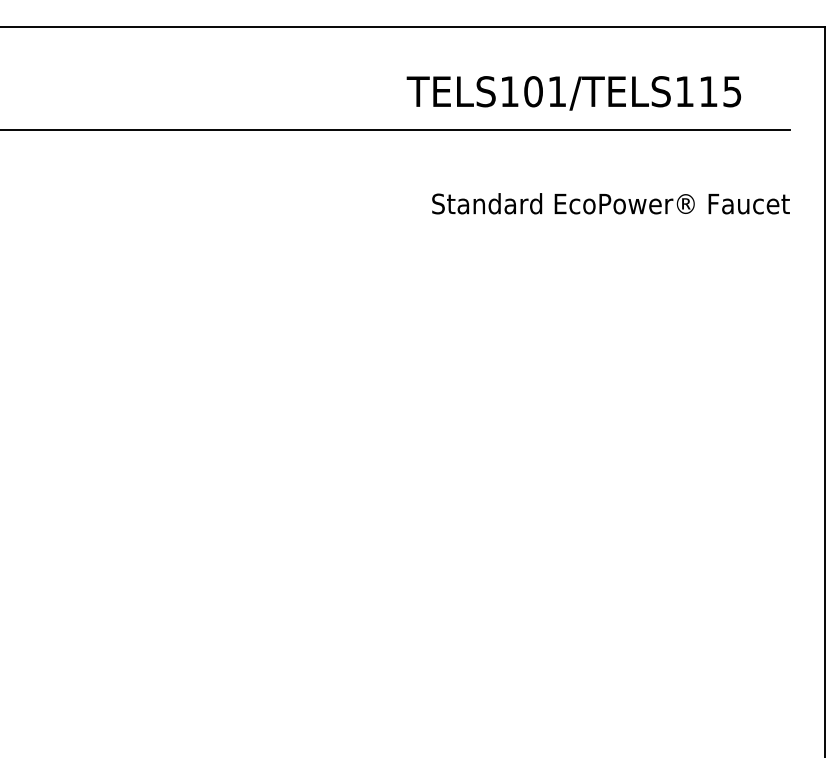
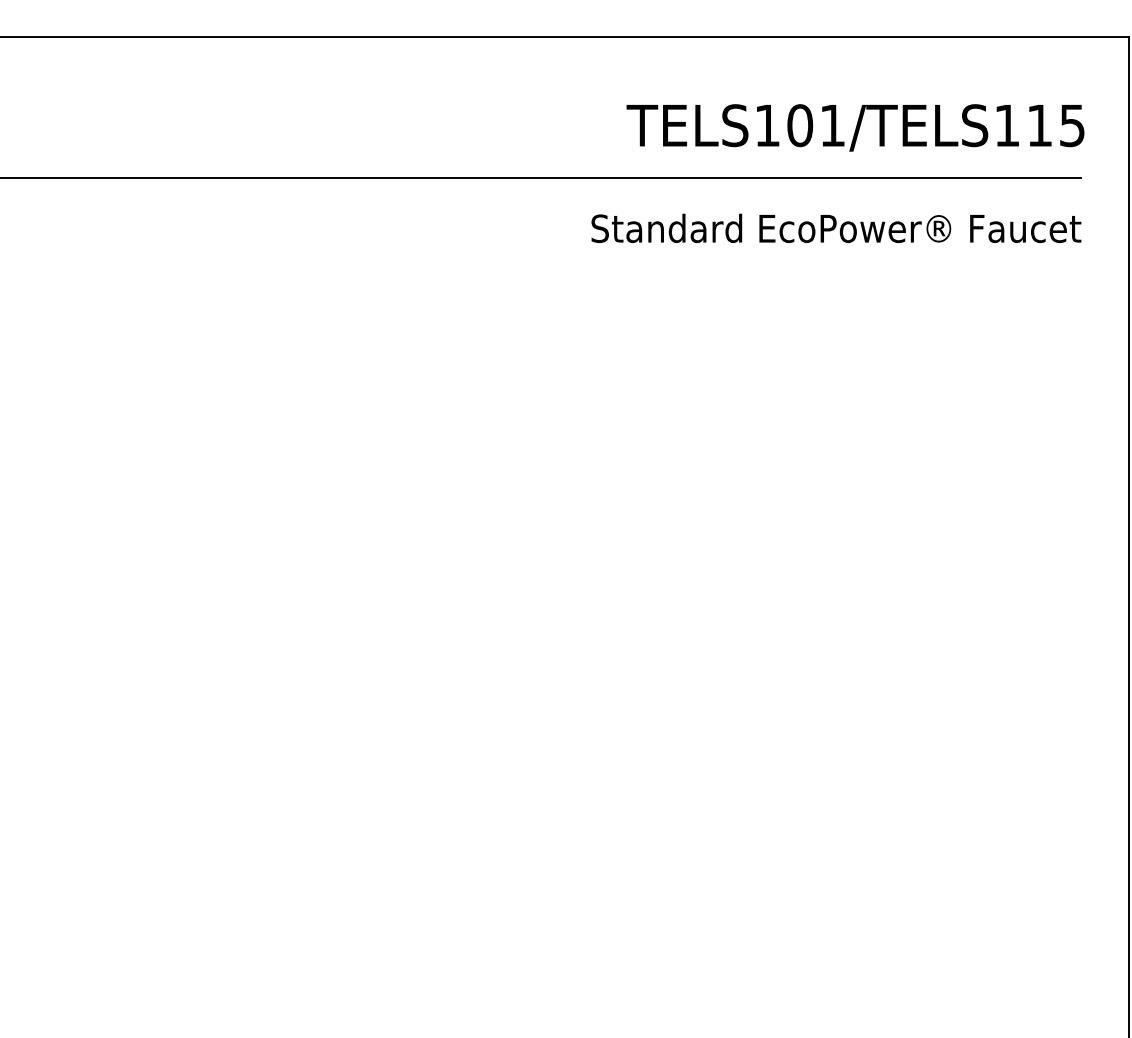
text: (573, 93) -> (854, 128), moved
text: (610, 203) -> (835, 228), moved

